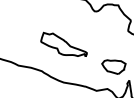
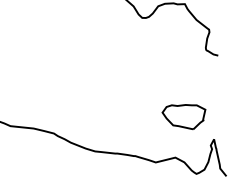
part: (63, 43) -> (89, 80), removed

